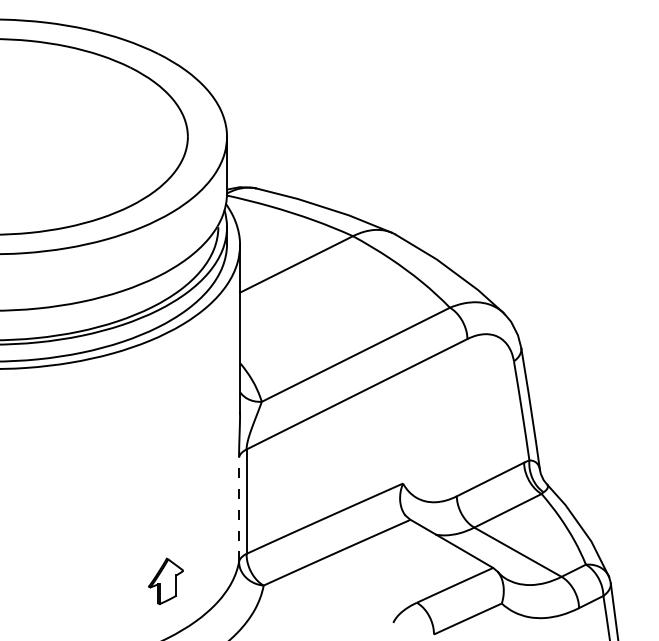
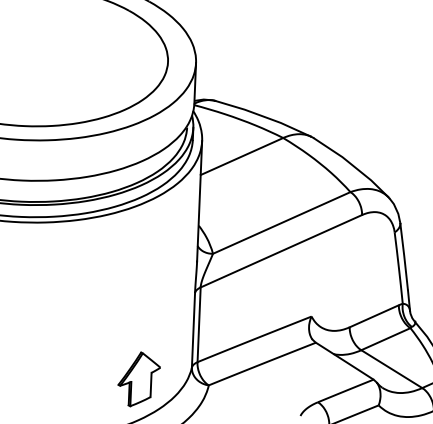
line: (239, 509) -> (193, 330), dashed -> solid
part: (165, 581) -> (138, 379), size x1.67

